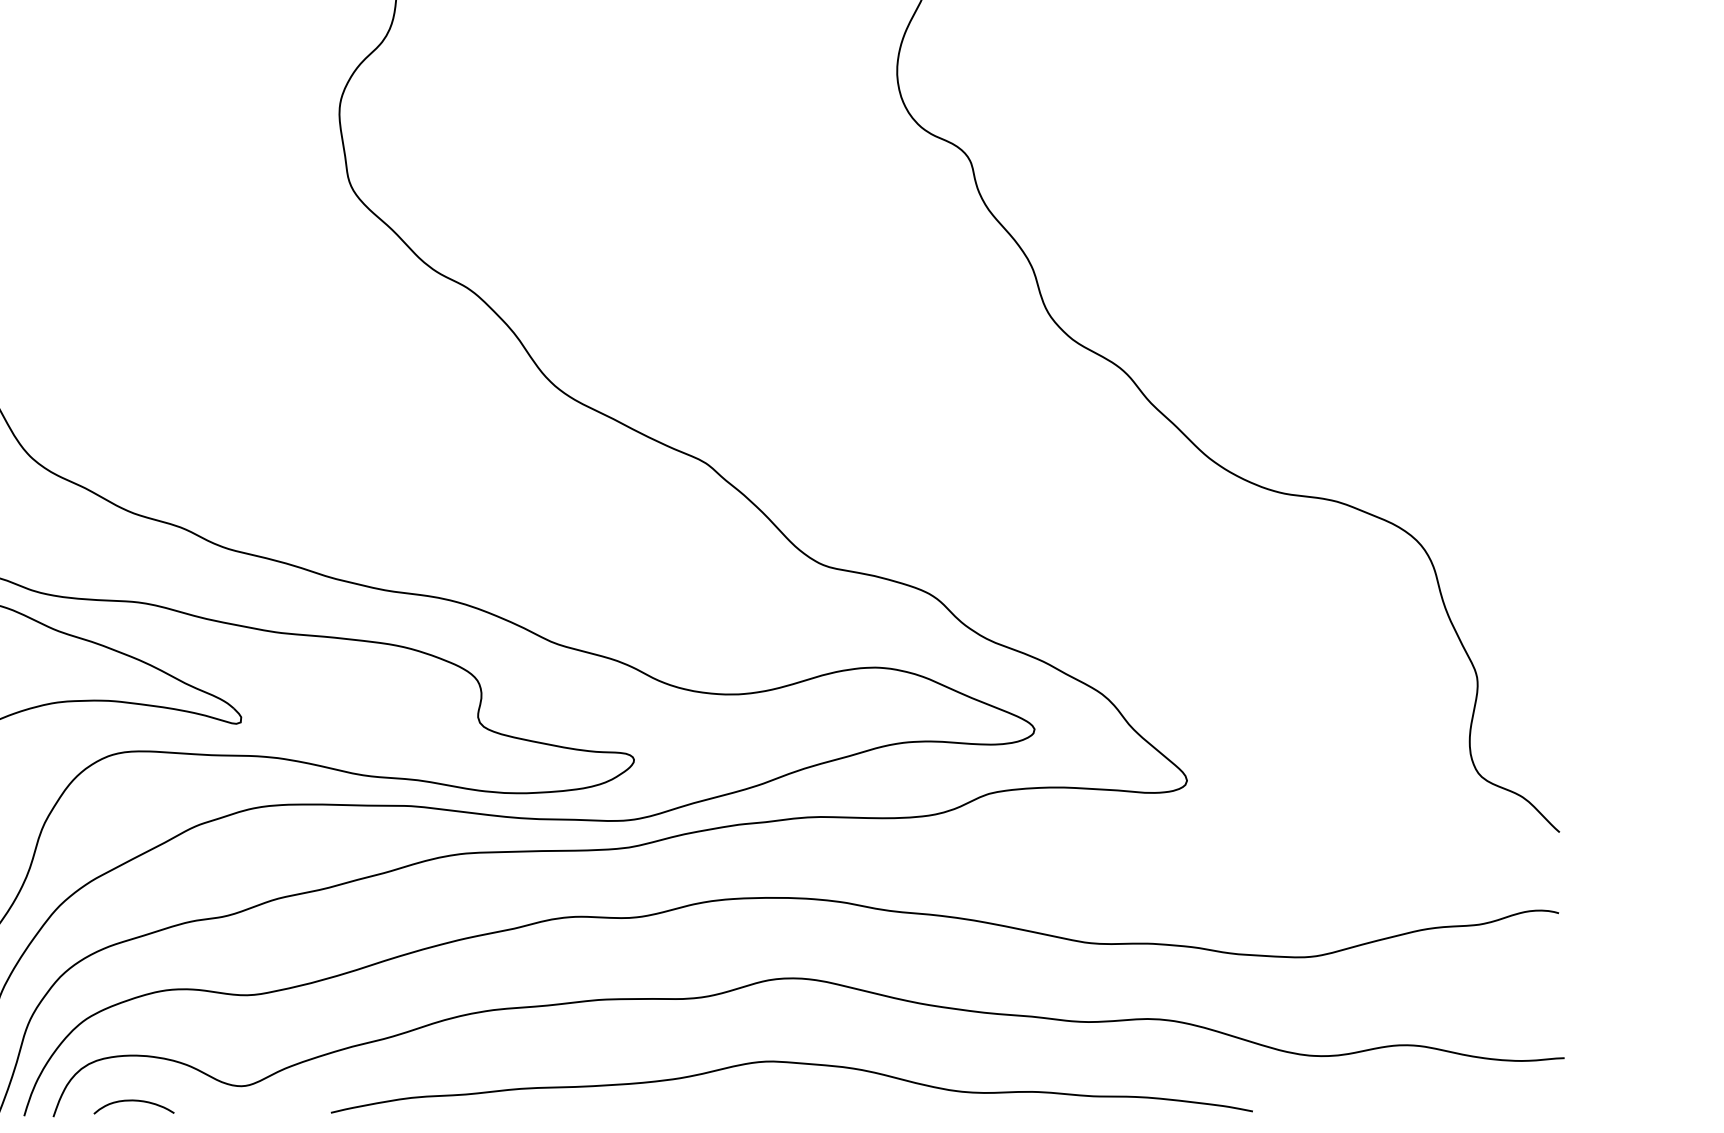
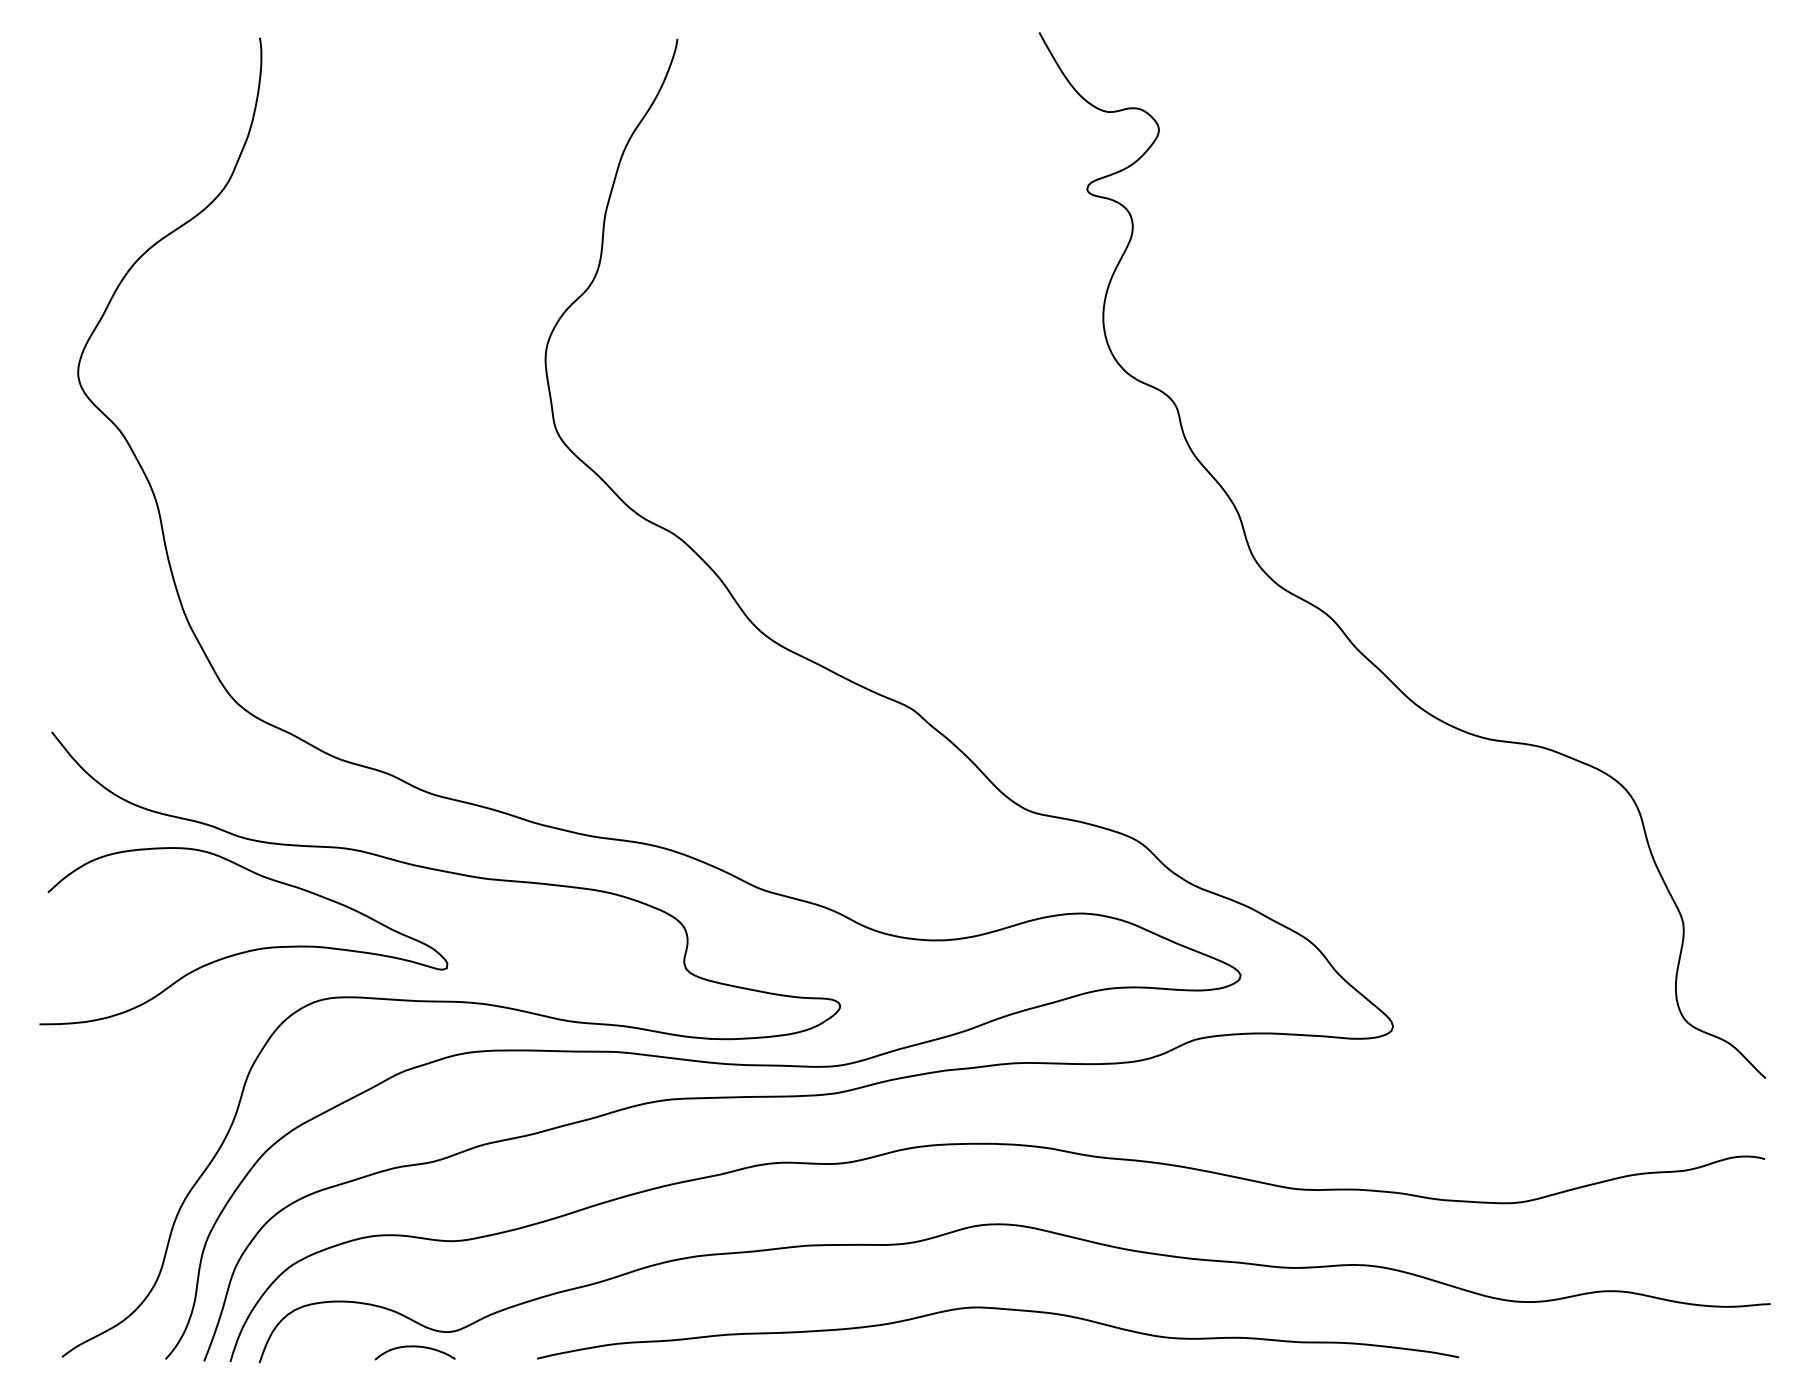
curve: (133, 1101) -> (414, 1347), moved

